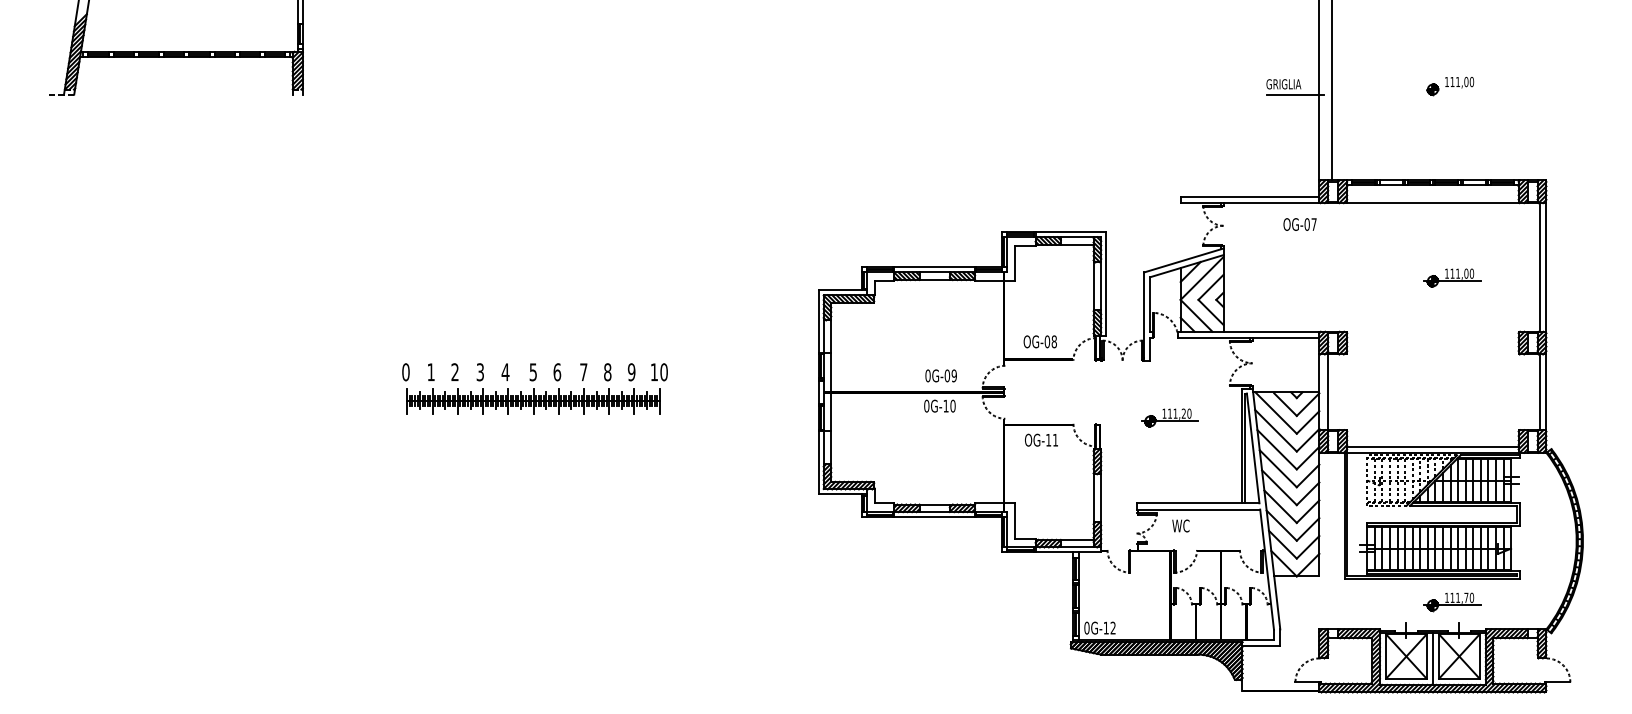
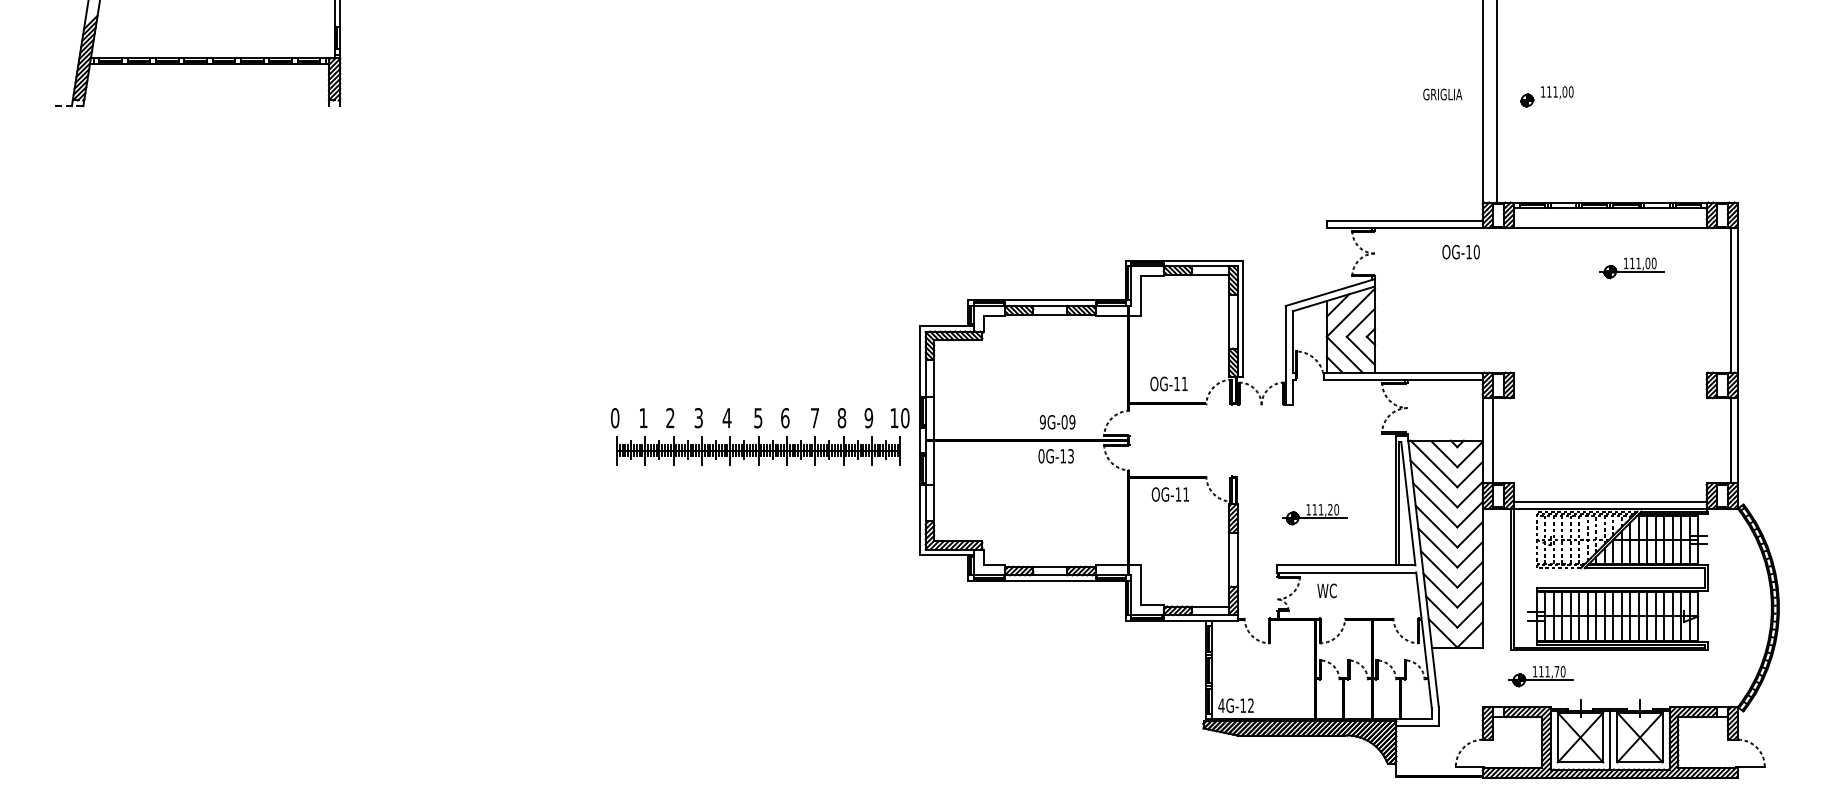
part: (1449, 86) -> (1546, 96), moved
line: (1295, 94) -> (1455, 106), removed
text: (1310, 223) -> (1472, 251), OG-07 -> OG-10
part: (1451, 278) -> (1631, 268), moved
text: (1050, 341) -> (1180, 383), OG-08 -> OG-11
text: (927, 376) -> (1042, 422), 0G-09 -> 9G-09
part: (535, 388) -> (760, 436), moved
text: (953, 406) -> (1071, 456), 0G-10 -> 0G-13
part: (1169, 417) -> (1314, 514), moved
part: (1451, 602) -> (1540, 676), moved
text: (1086, 627) -> (1221, 705), 0G-12 -> 4G-12

